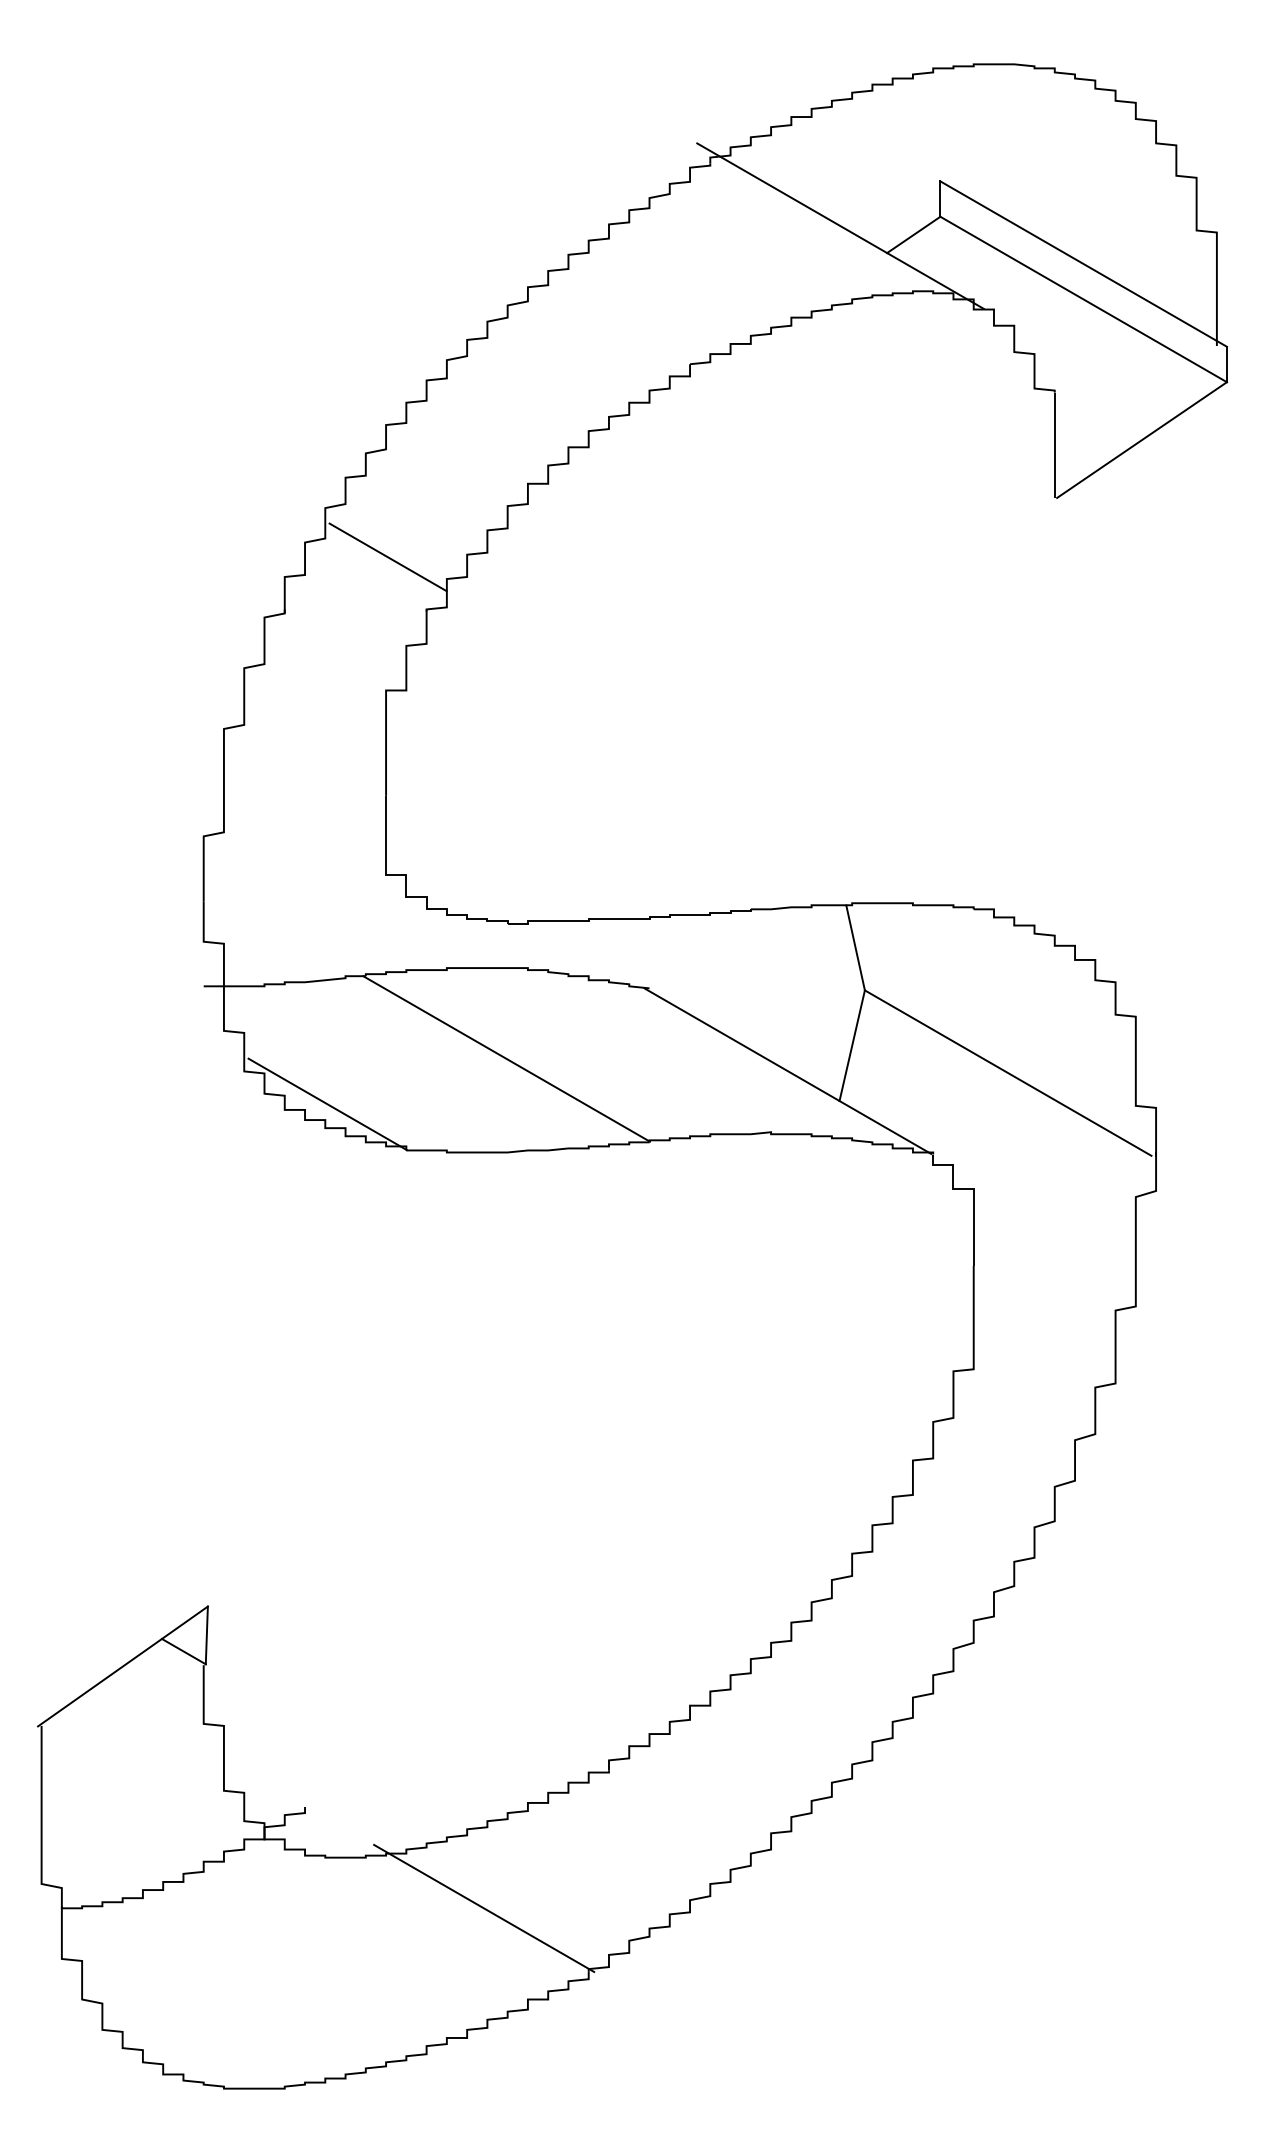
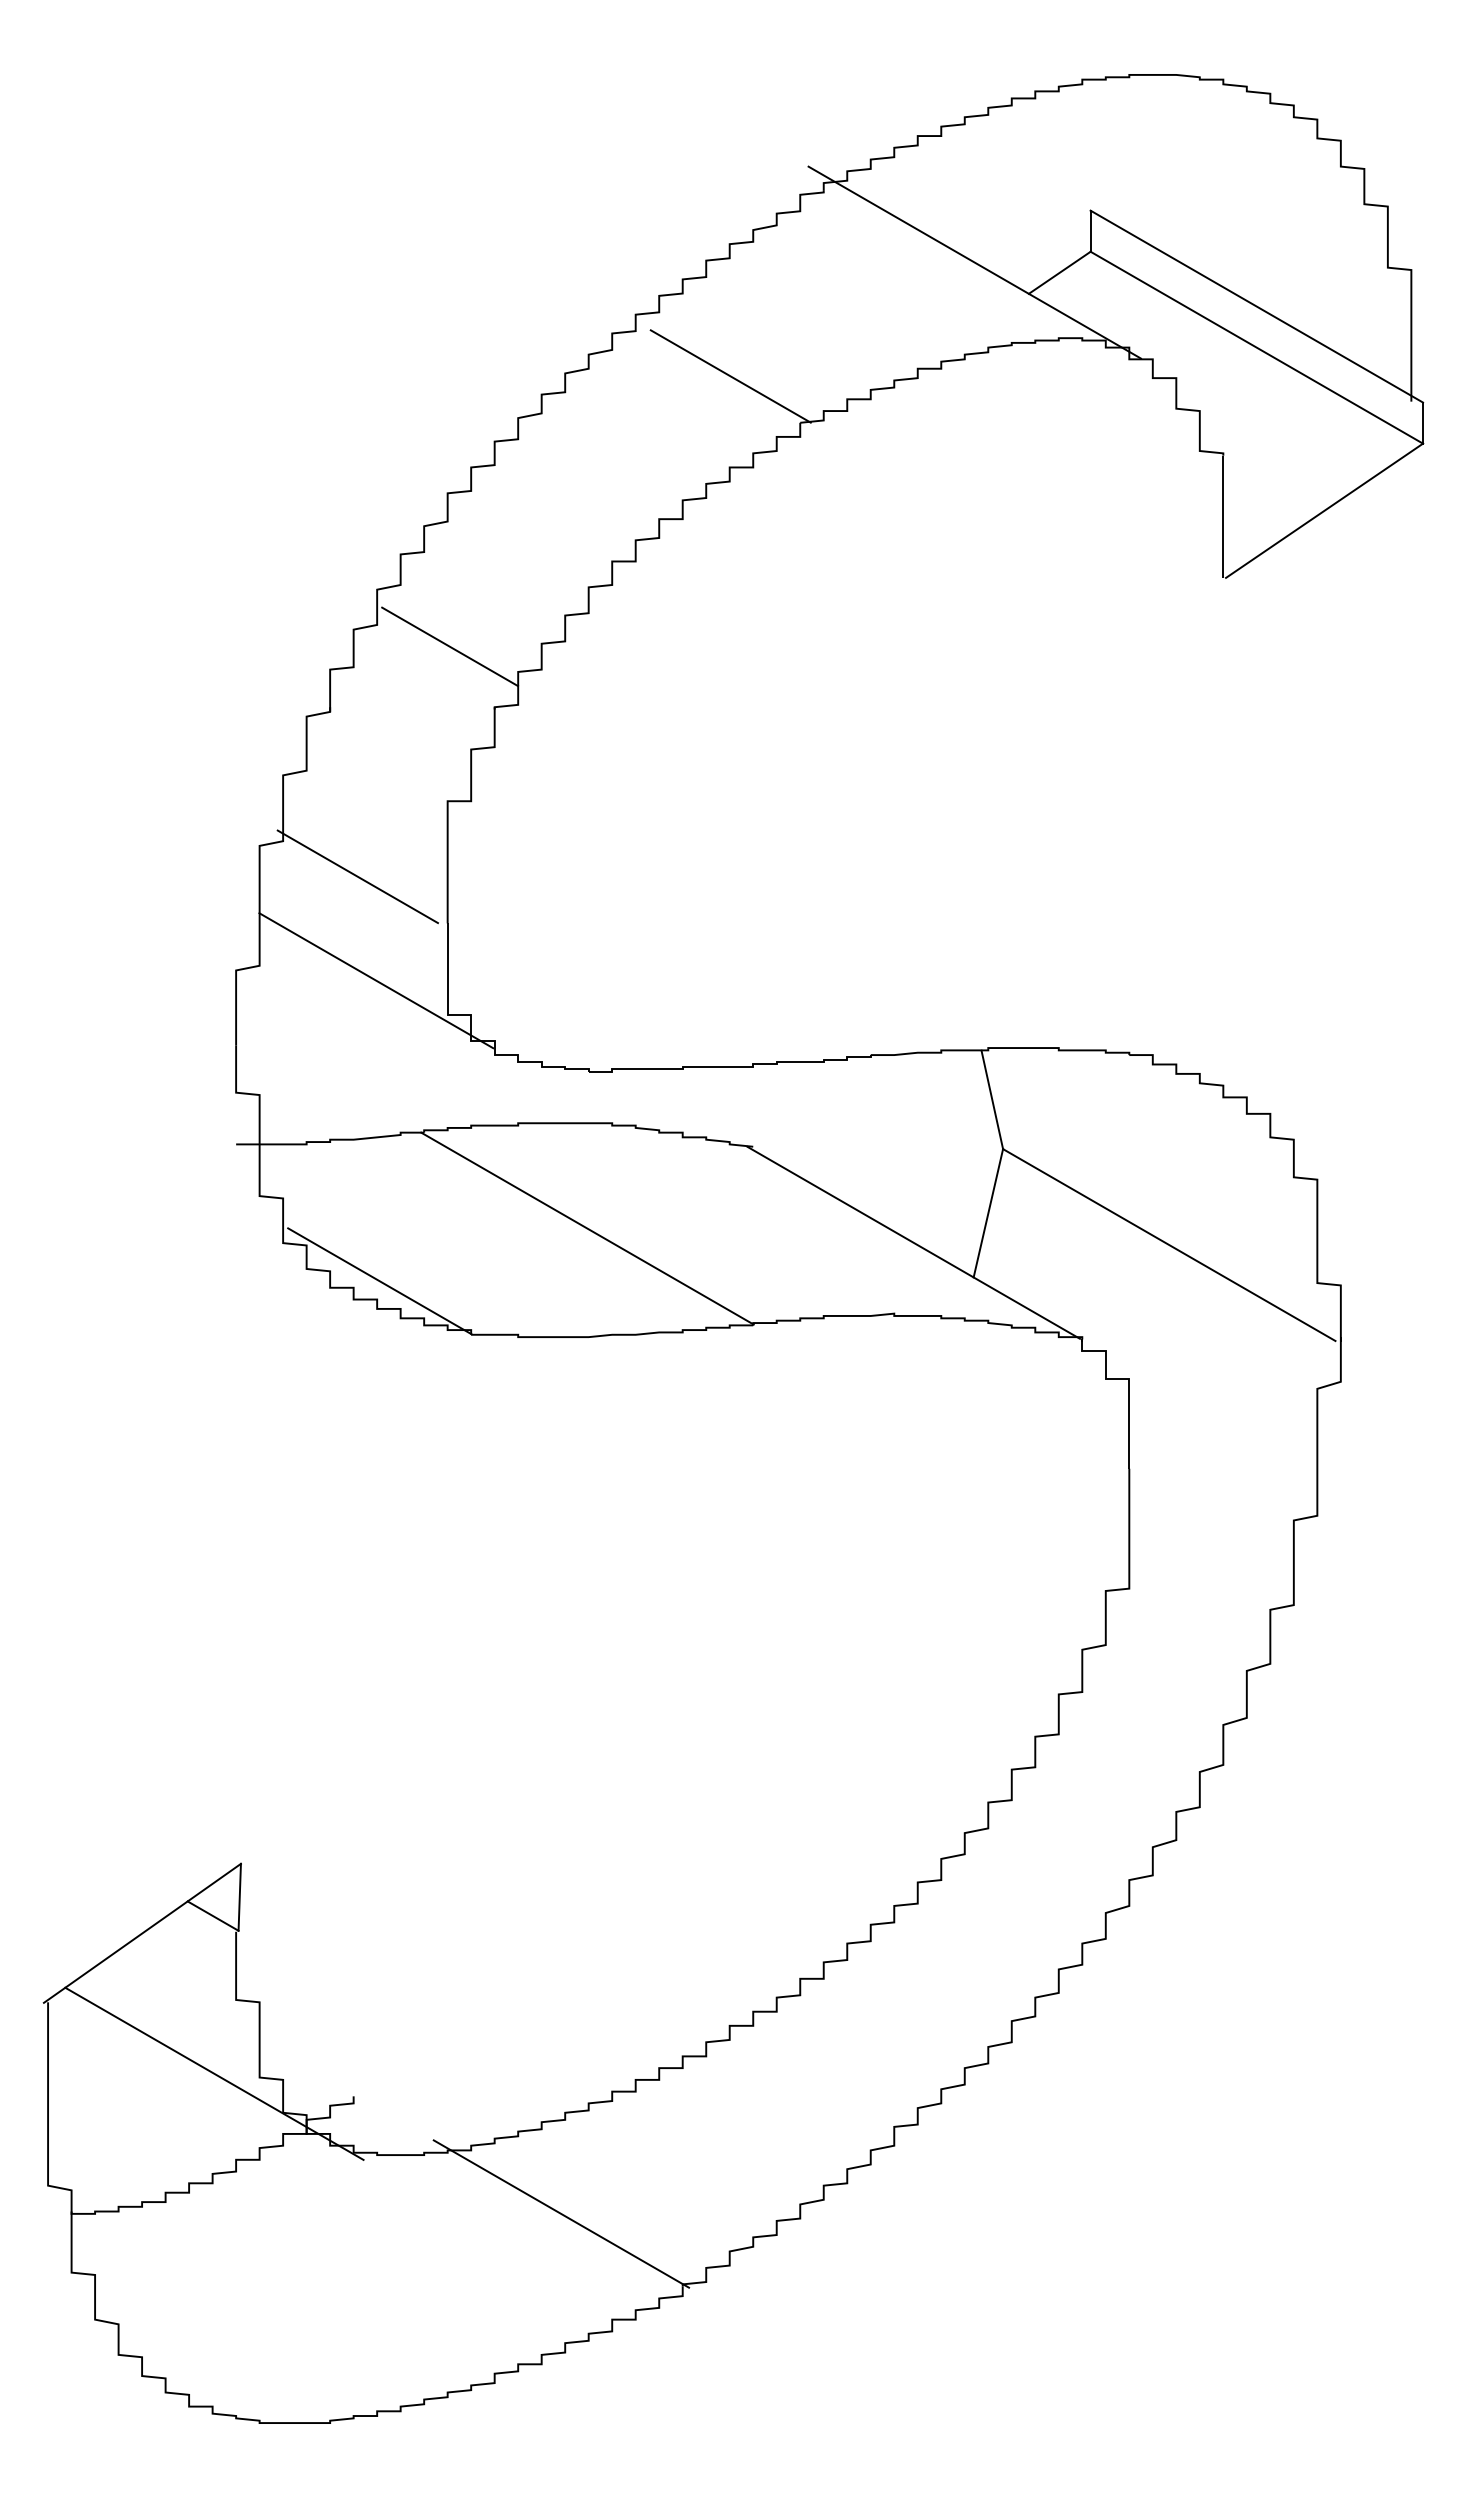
line: (629, 324) -> (730, 376), added
line: (308, 755) -> (357, 876), added
line: (324, 845) -> (376, 980), added
line: (185, 1787) -> (214, 2073), added

